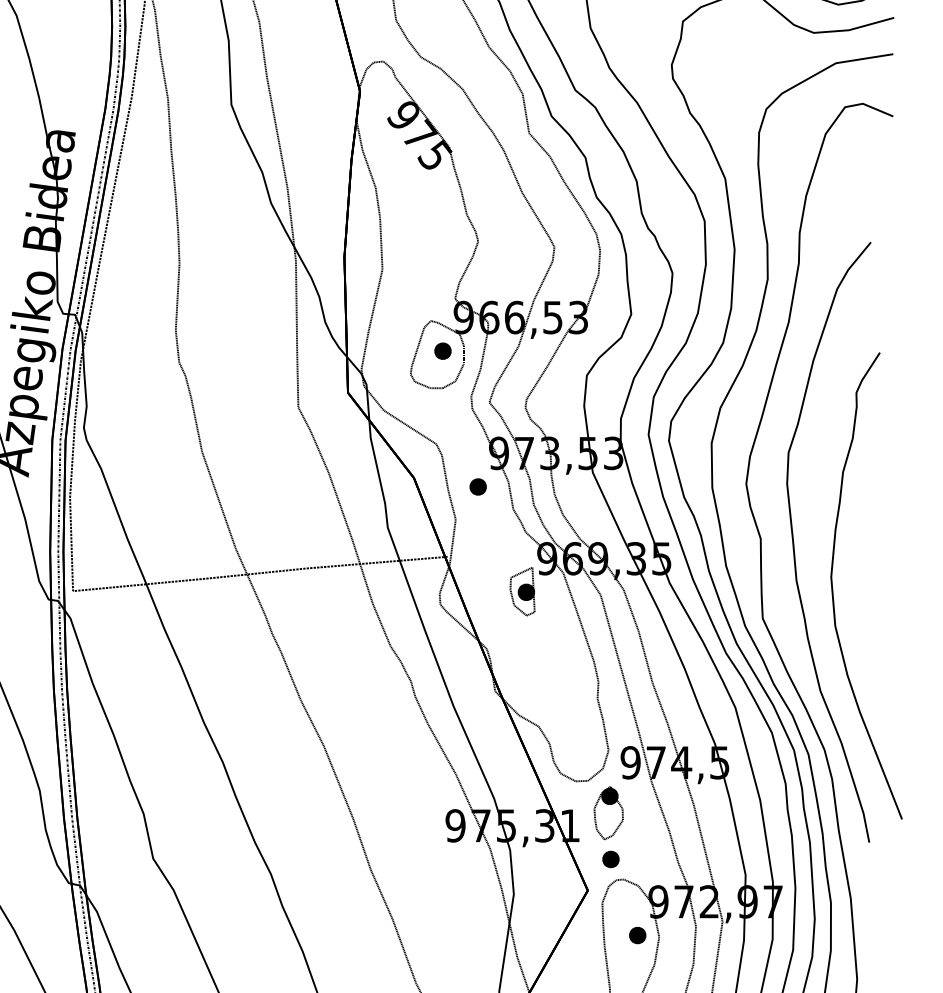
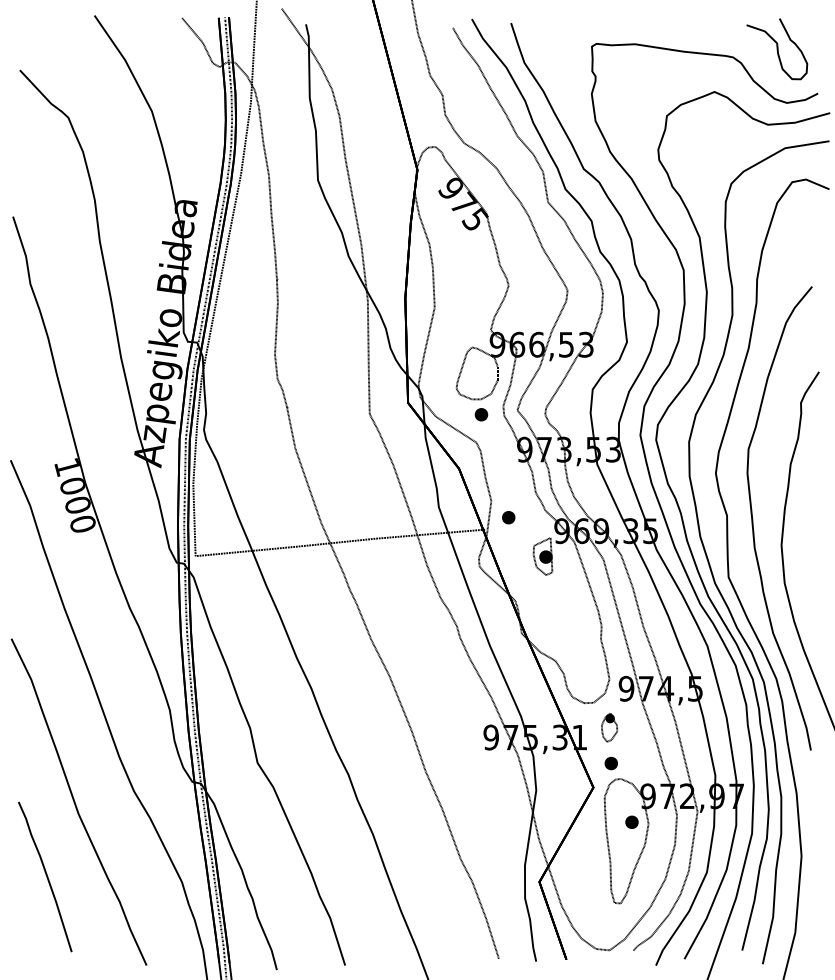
part: (442, 350) -> (481, 414), moved
part: (477, 486) -> (508, 517), moved
part: (608, 812) -> (609, 727), size x0.7

